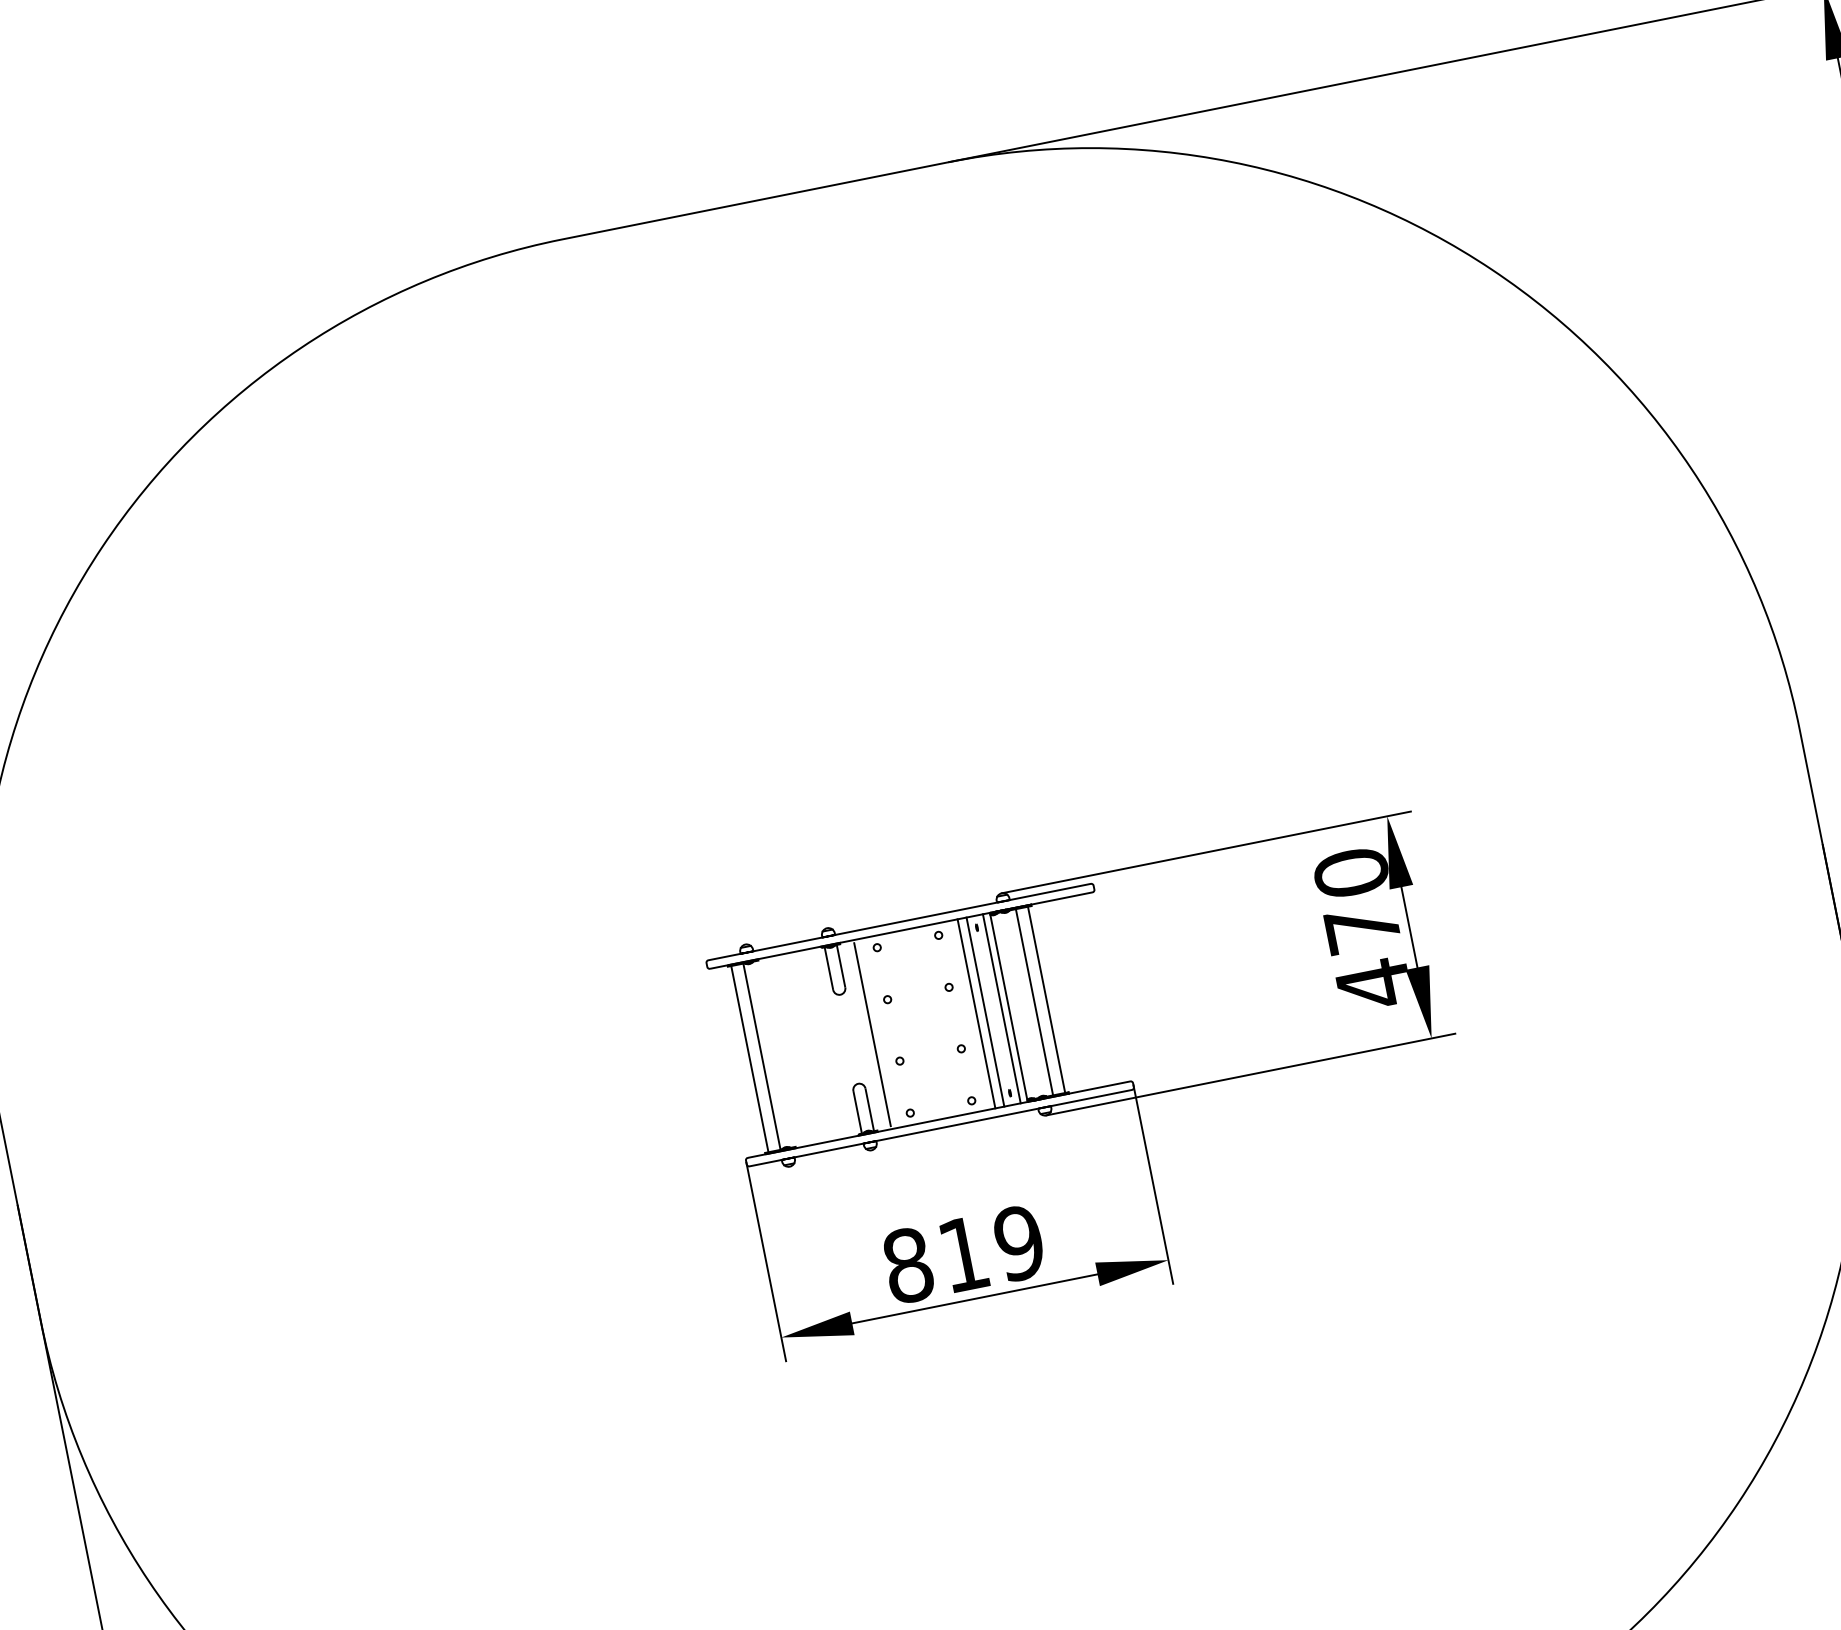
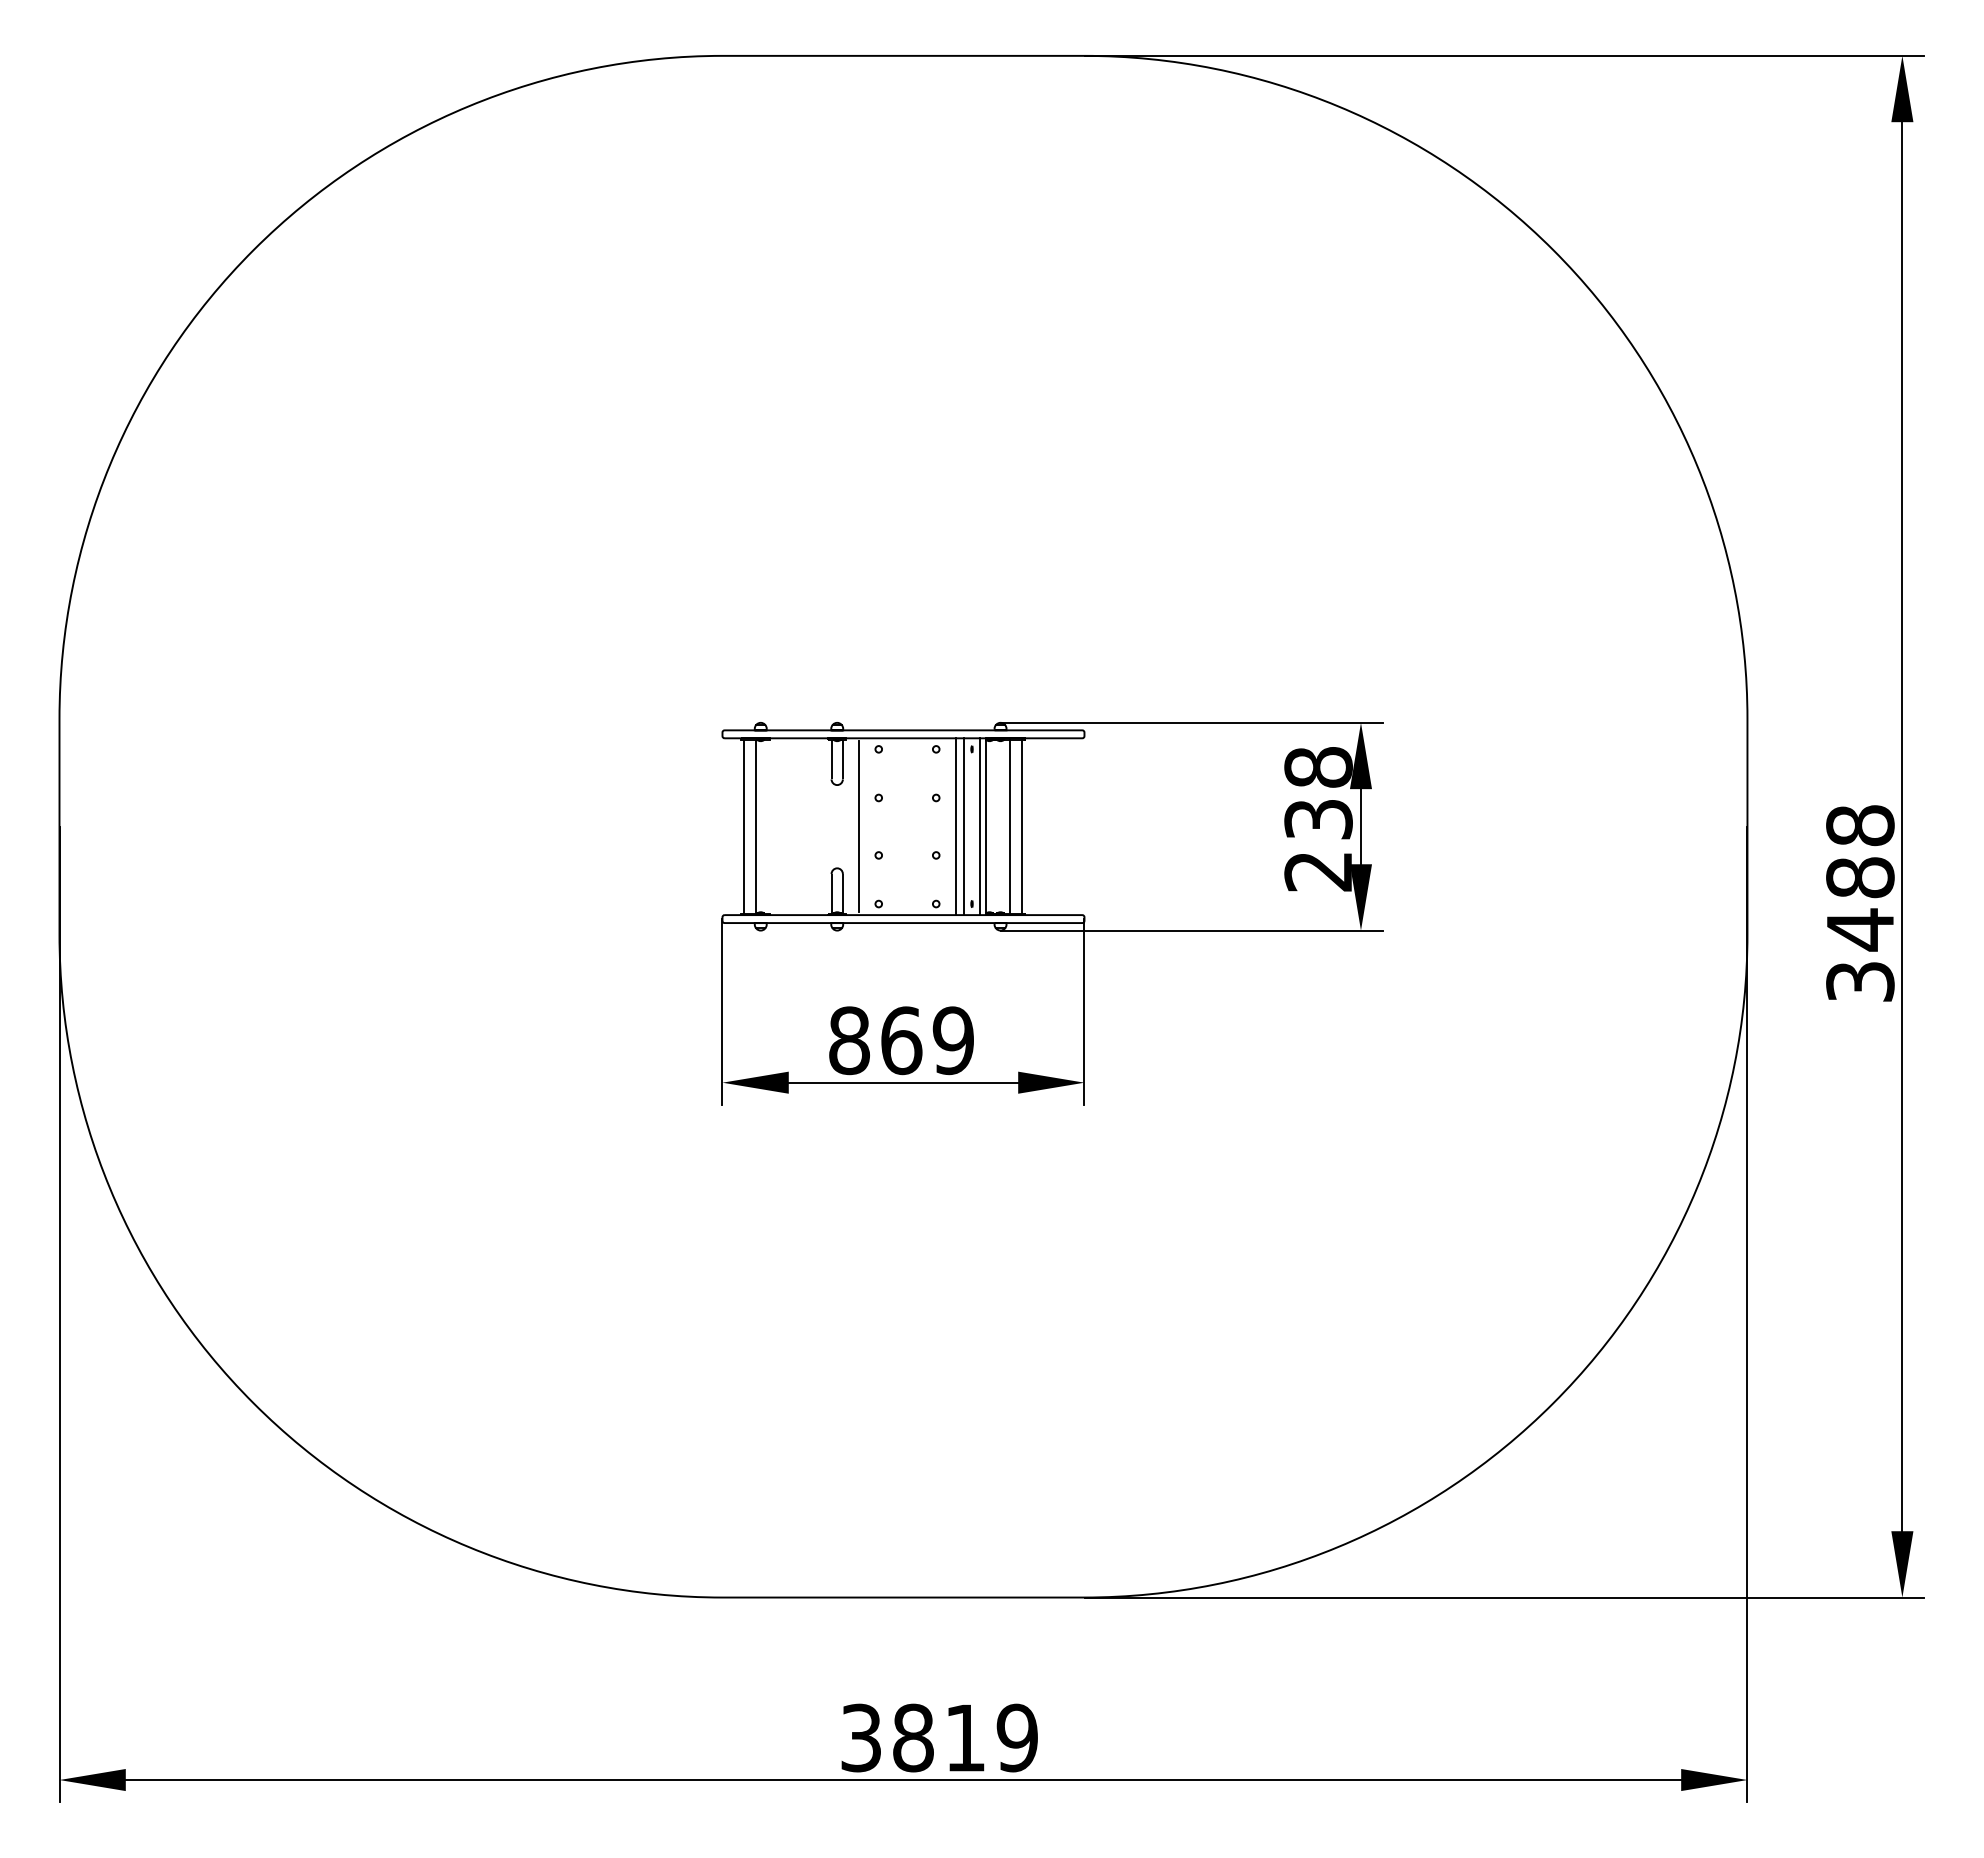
text: (1362, 928) -> (1318, 819), 470 -> 238
text: (963, 1254) -> (901, 1040), 819 -> 869

